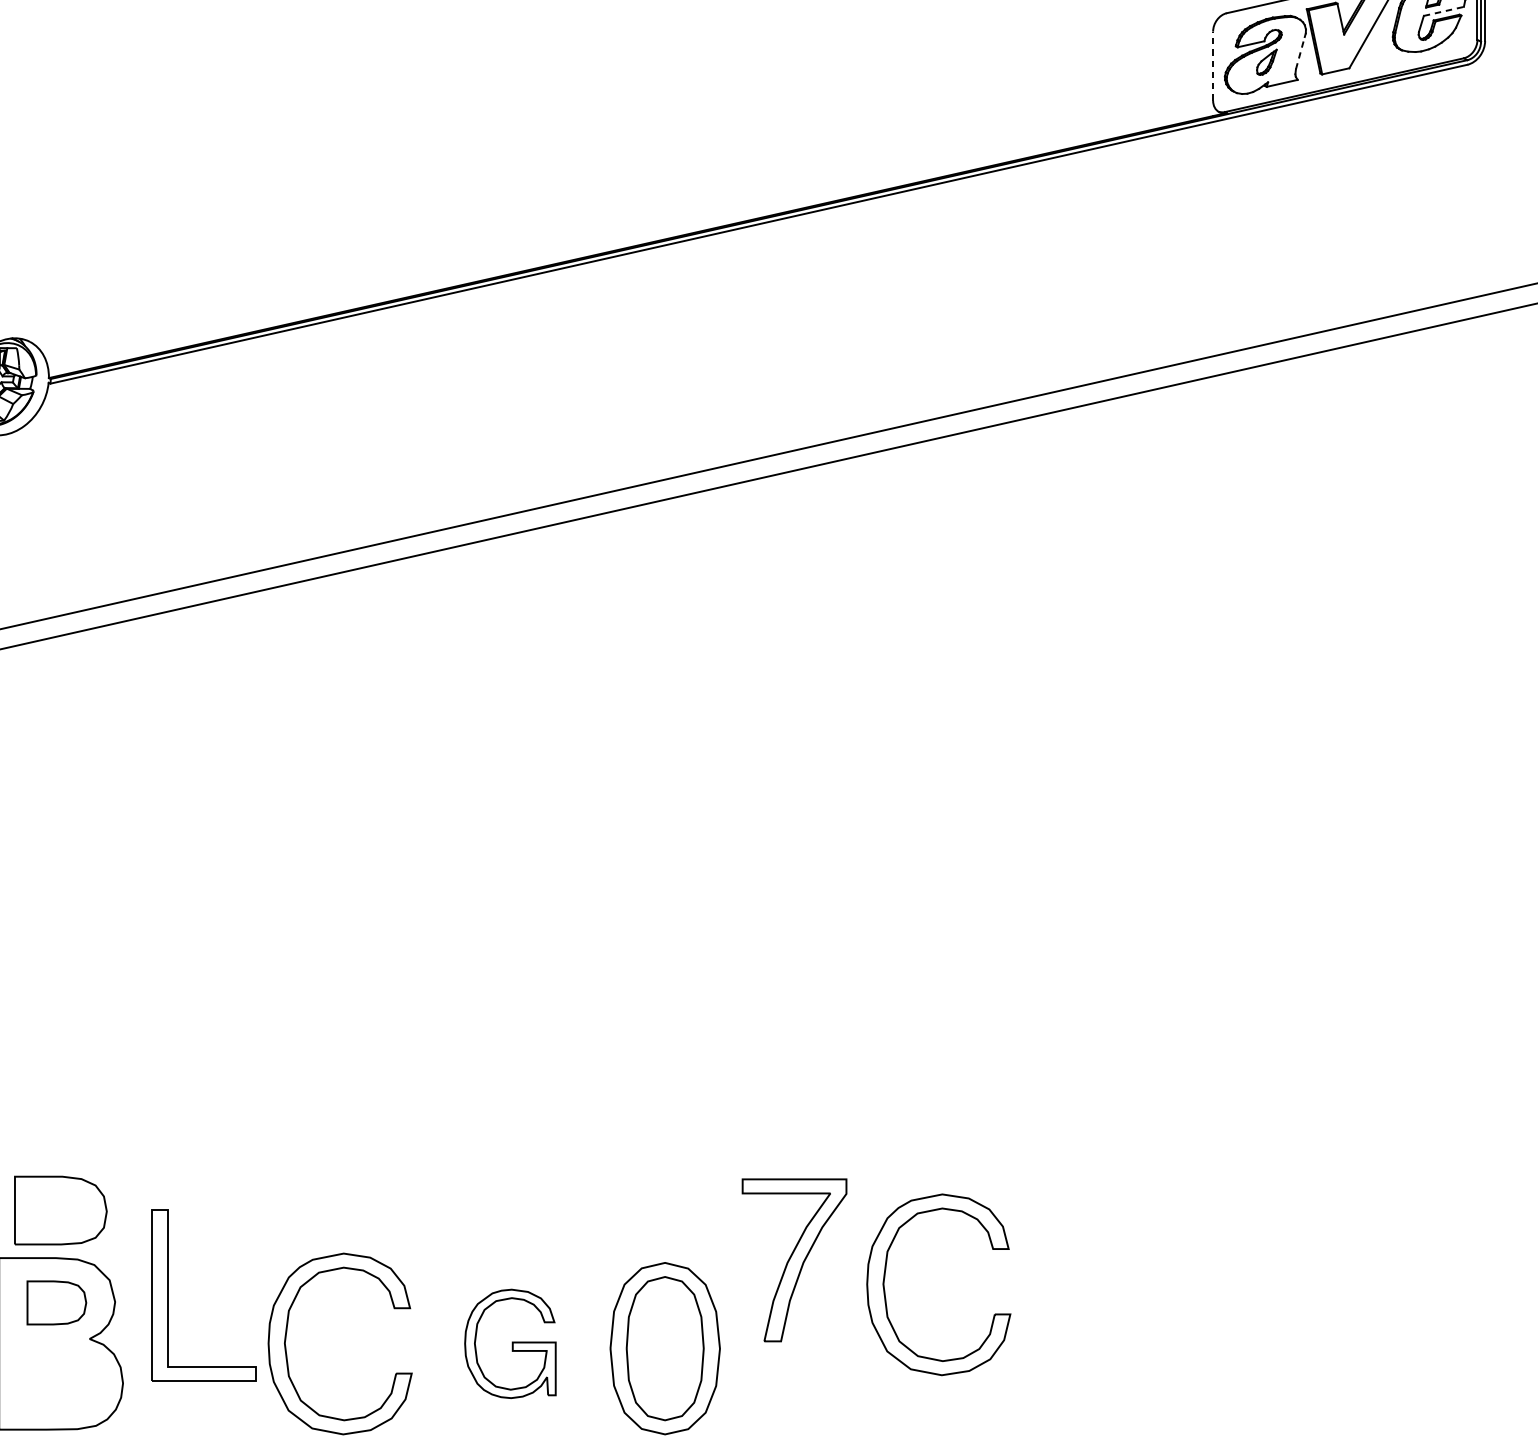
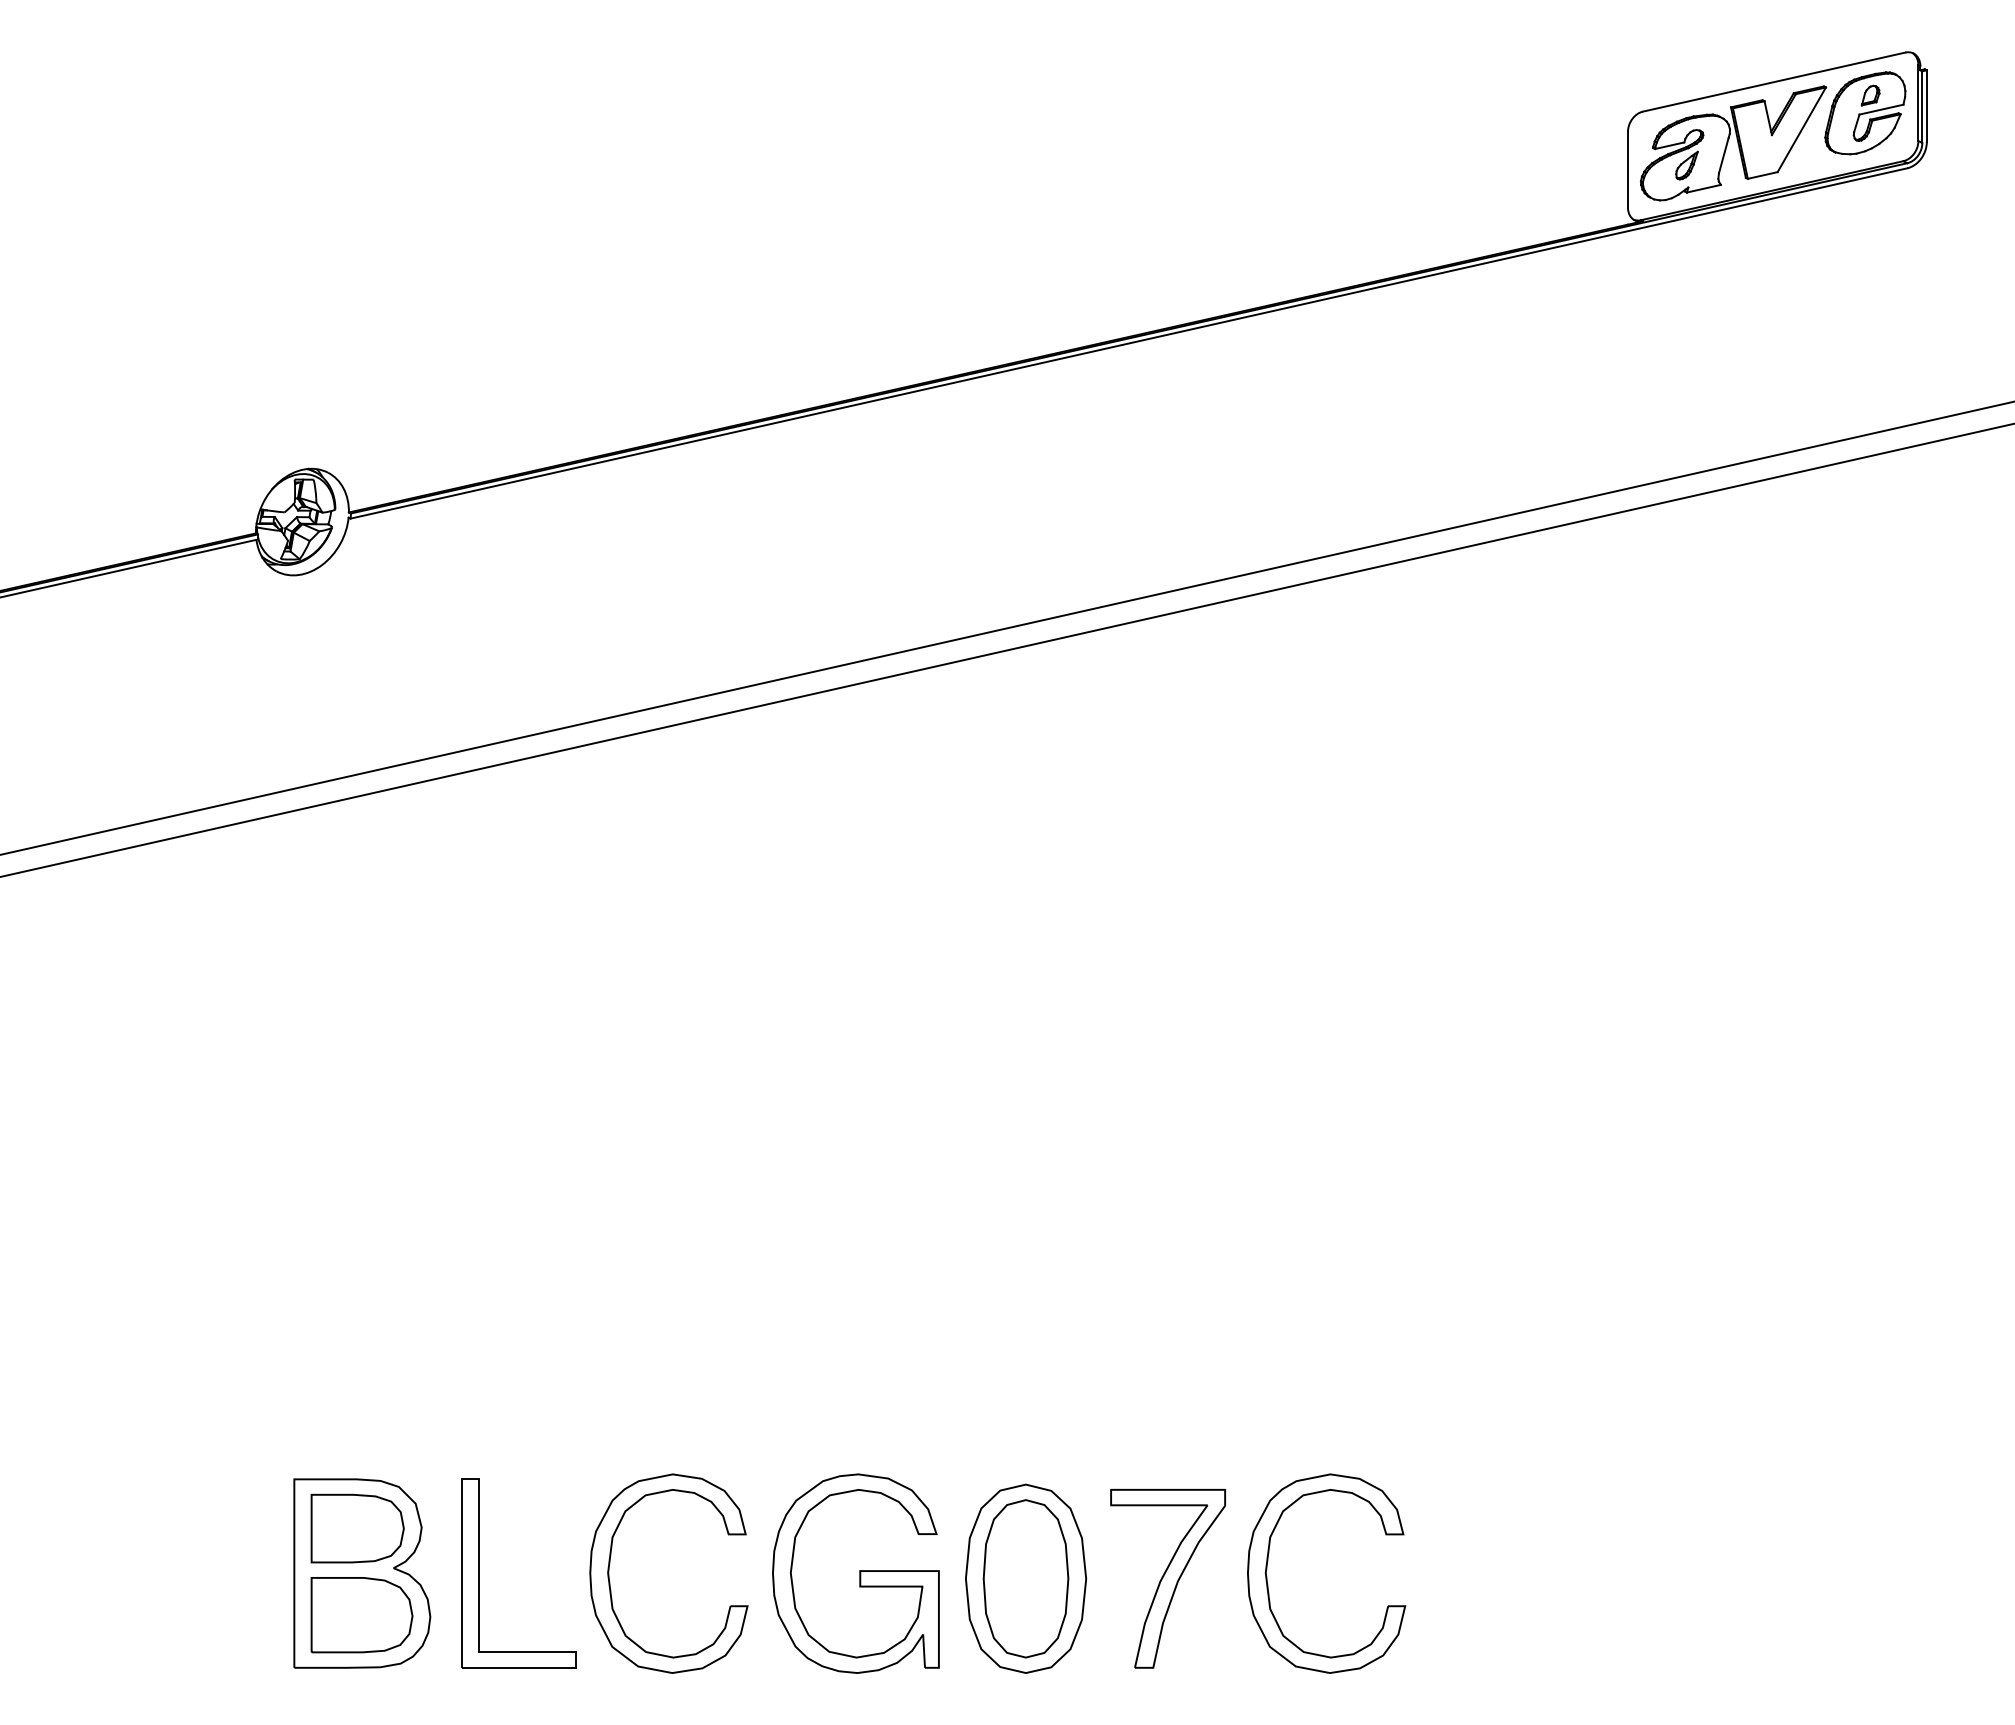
line: (1443, 11) -> (1881, 109), dashed -> solid
line: (1300, 53) -> (1723, 155), dashed -> solid
line: (1212, 65) -> (1627, 169), dashed -> solid
part: (60, 1210) -> (361, 1615), moved
part: (793, 1260) -> (1167, 1578), moved
part: (885, 1294) -> (1268, 1584), moved
part: (167, 1295) -> (479, 1573), moved
part: (56, 1302) -> (357, 1528), size x1.43
part: (510, 1343) -> (855, 1573), size x1.67

